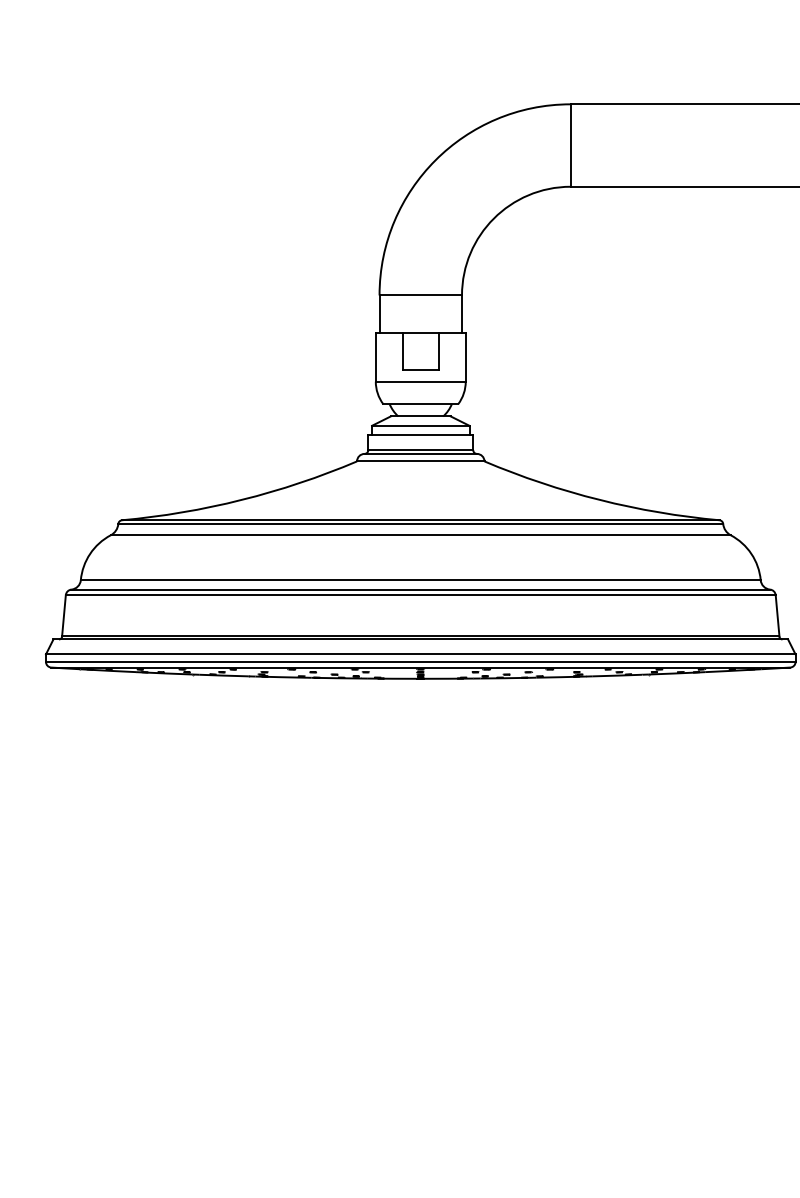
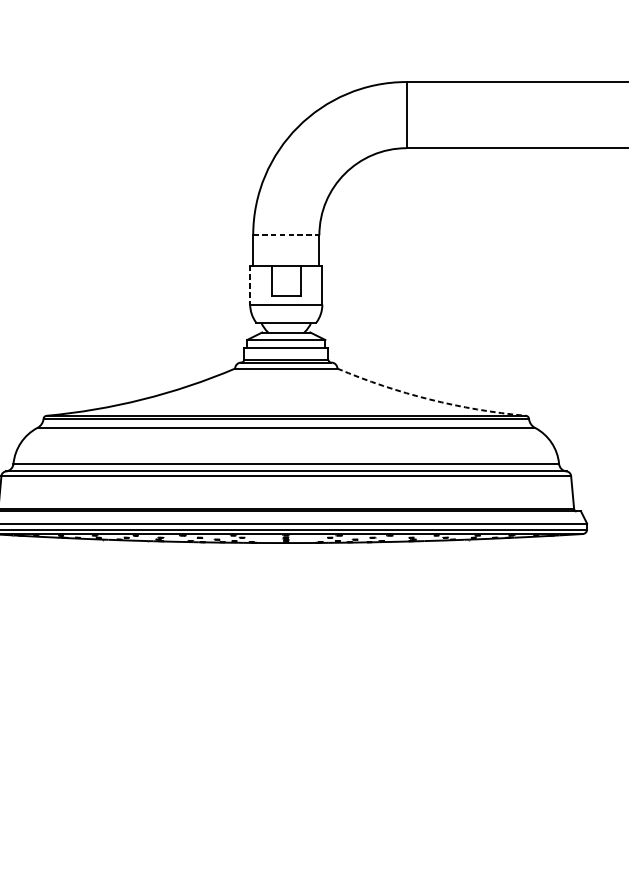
line: (421, 295) -> (286, 235), solid -> dashed
line: (375, 357) -> (249, 285), solid -> dashed
arc: (599, 499) -> (429, 399), solid -> dashed

